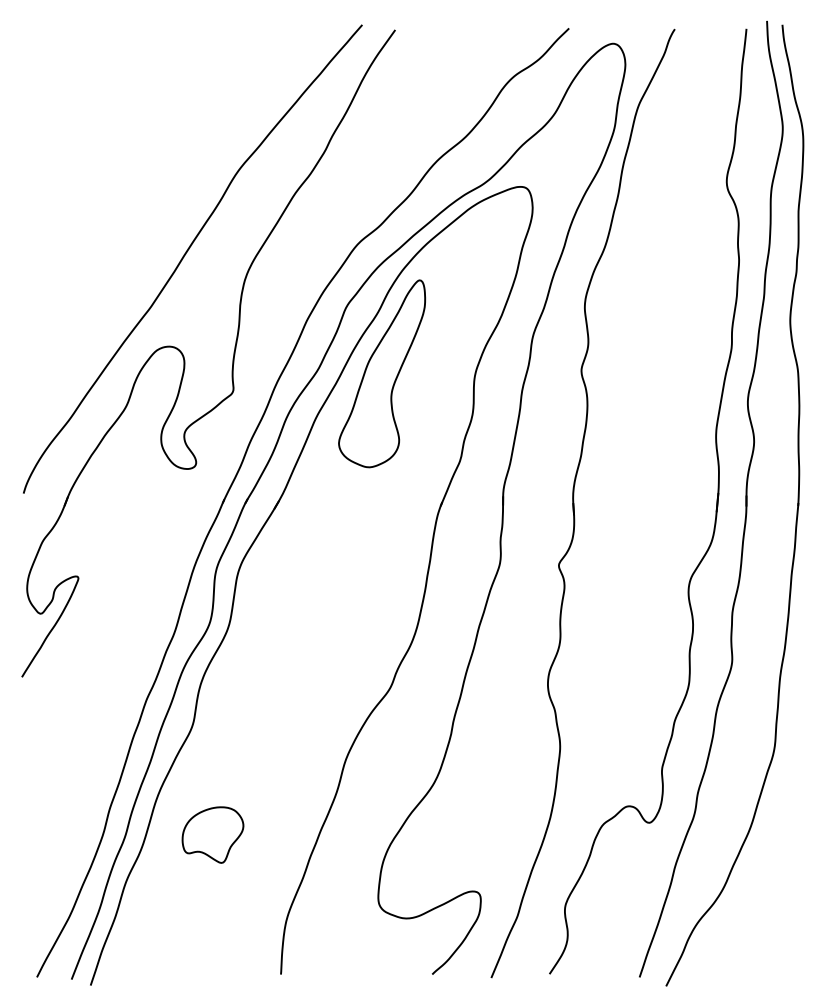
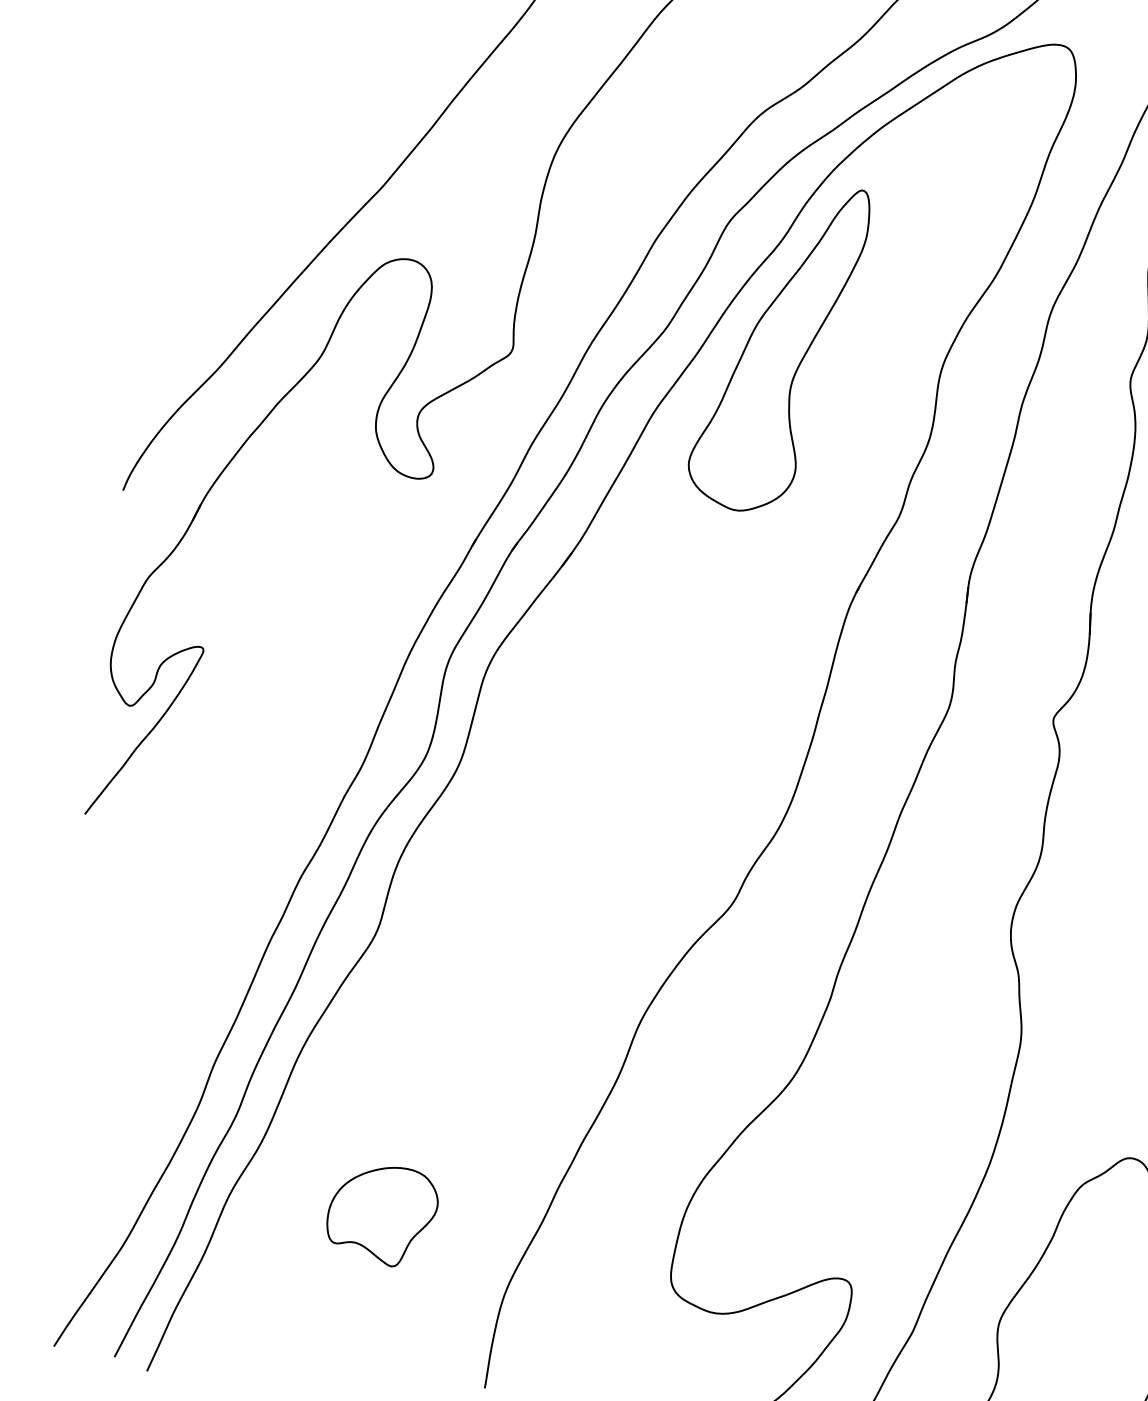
part: (212, 834) -> (381, 1214), moved

